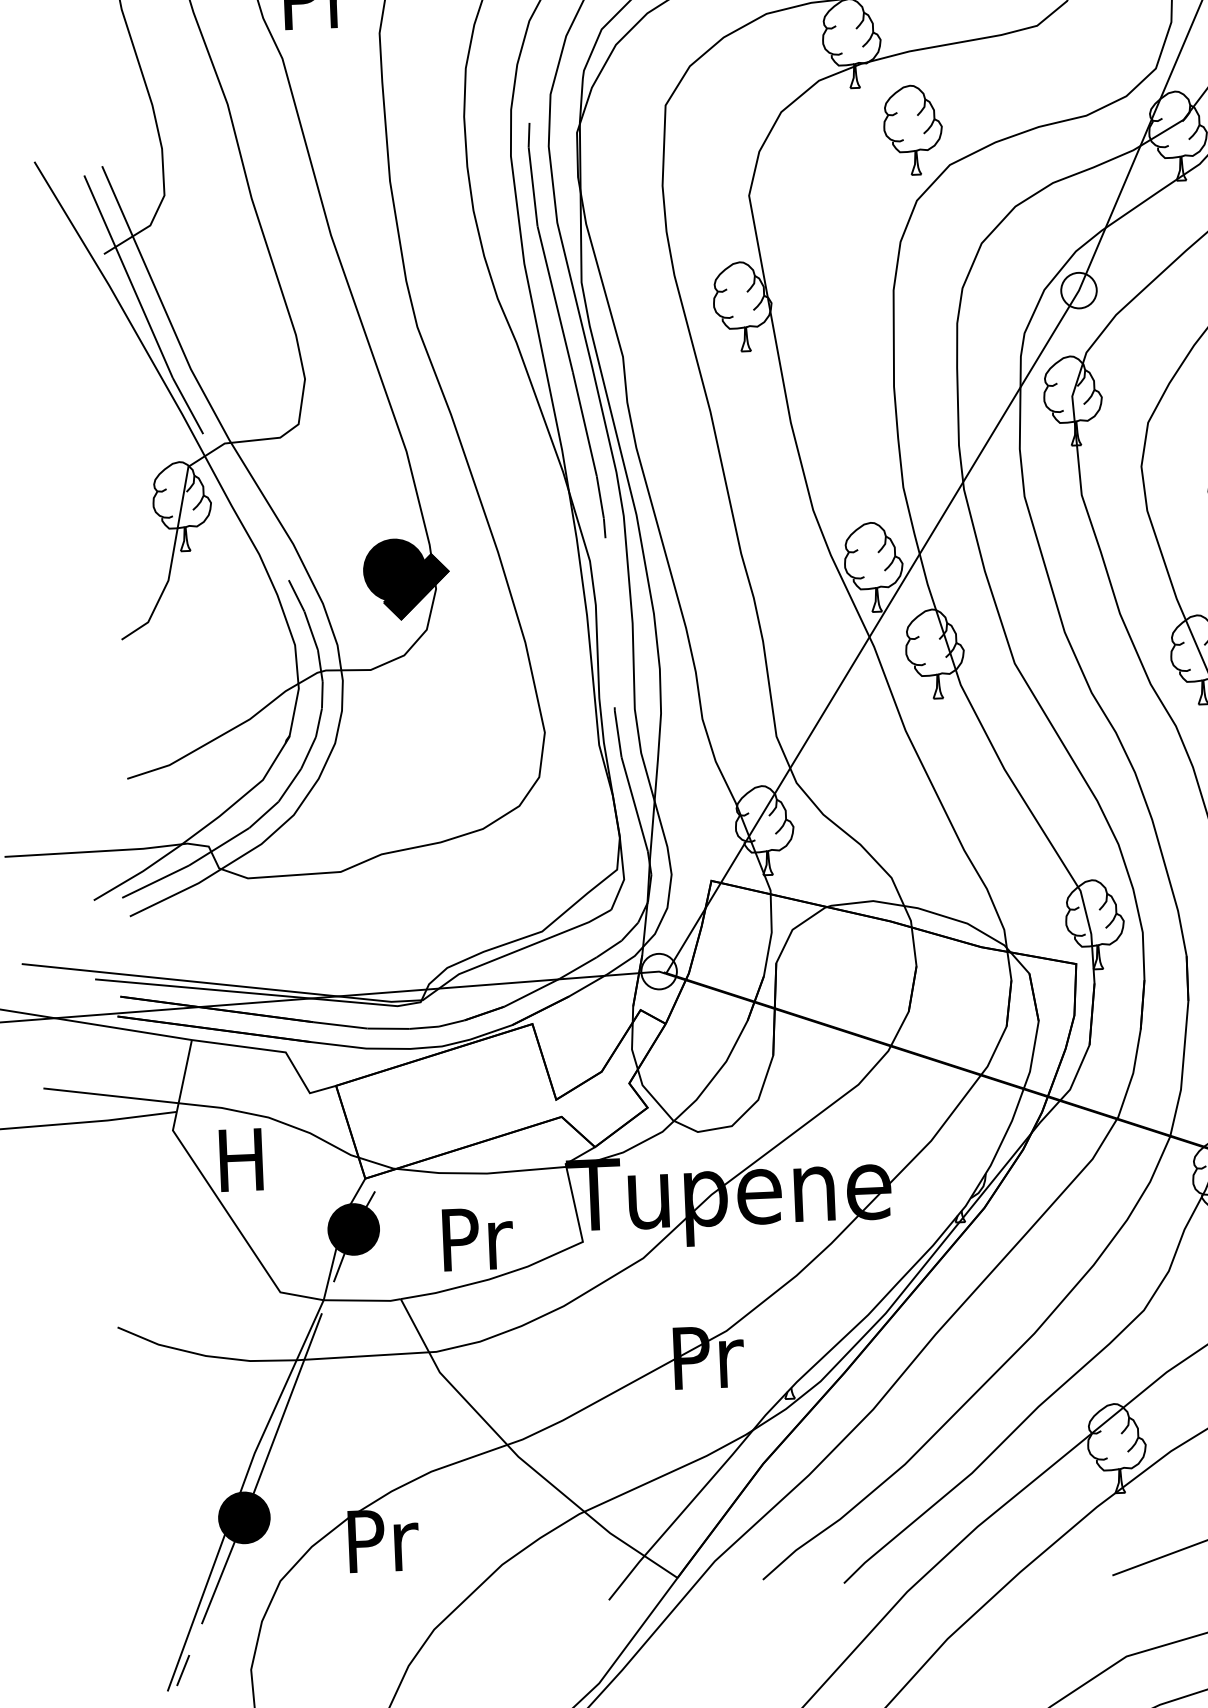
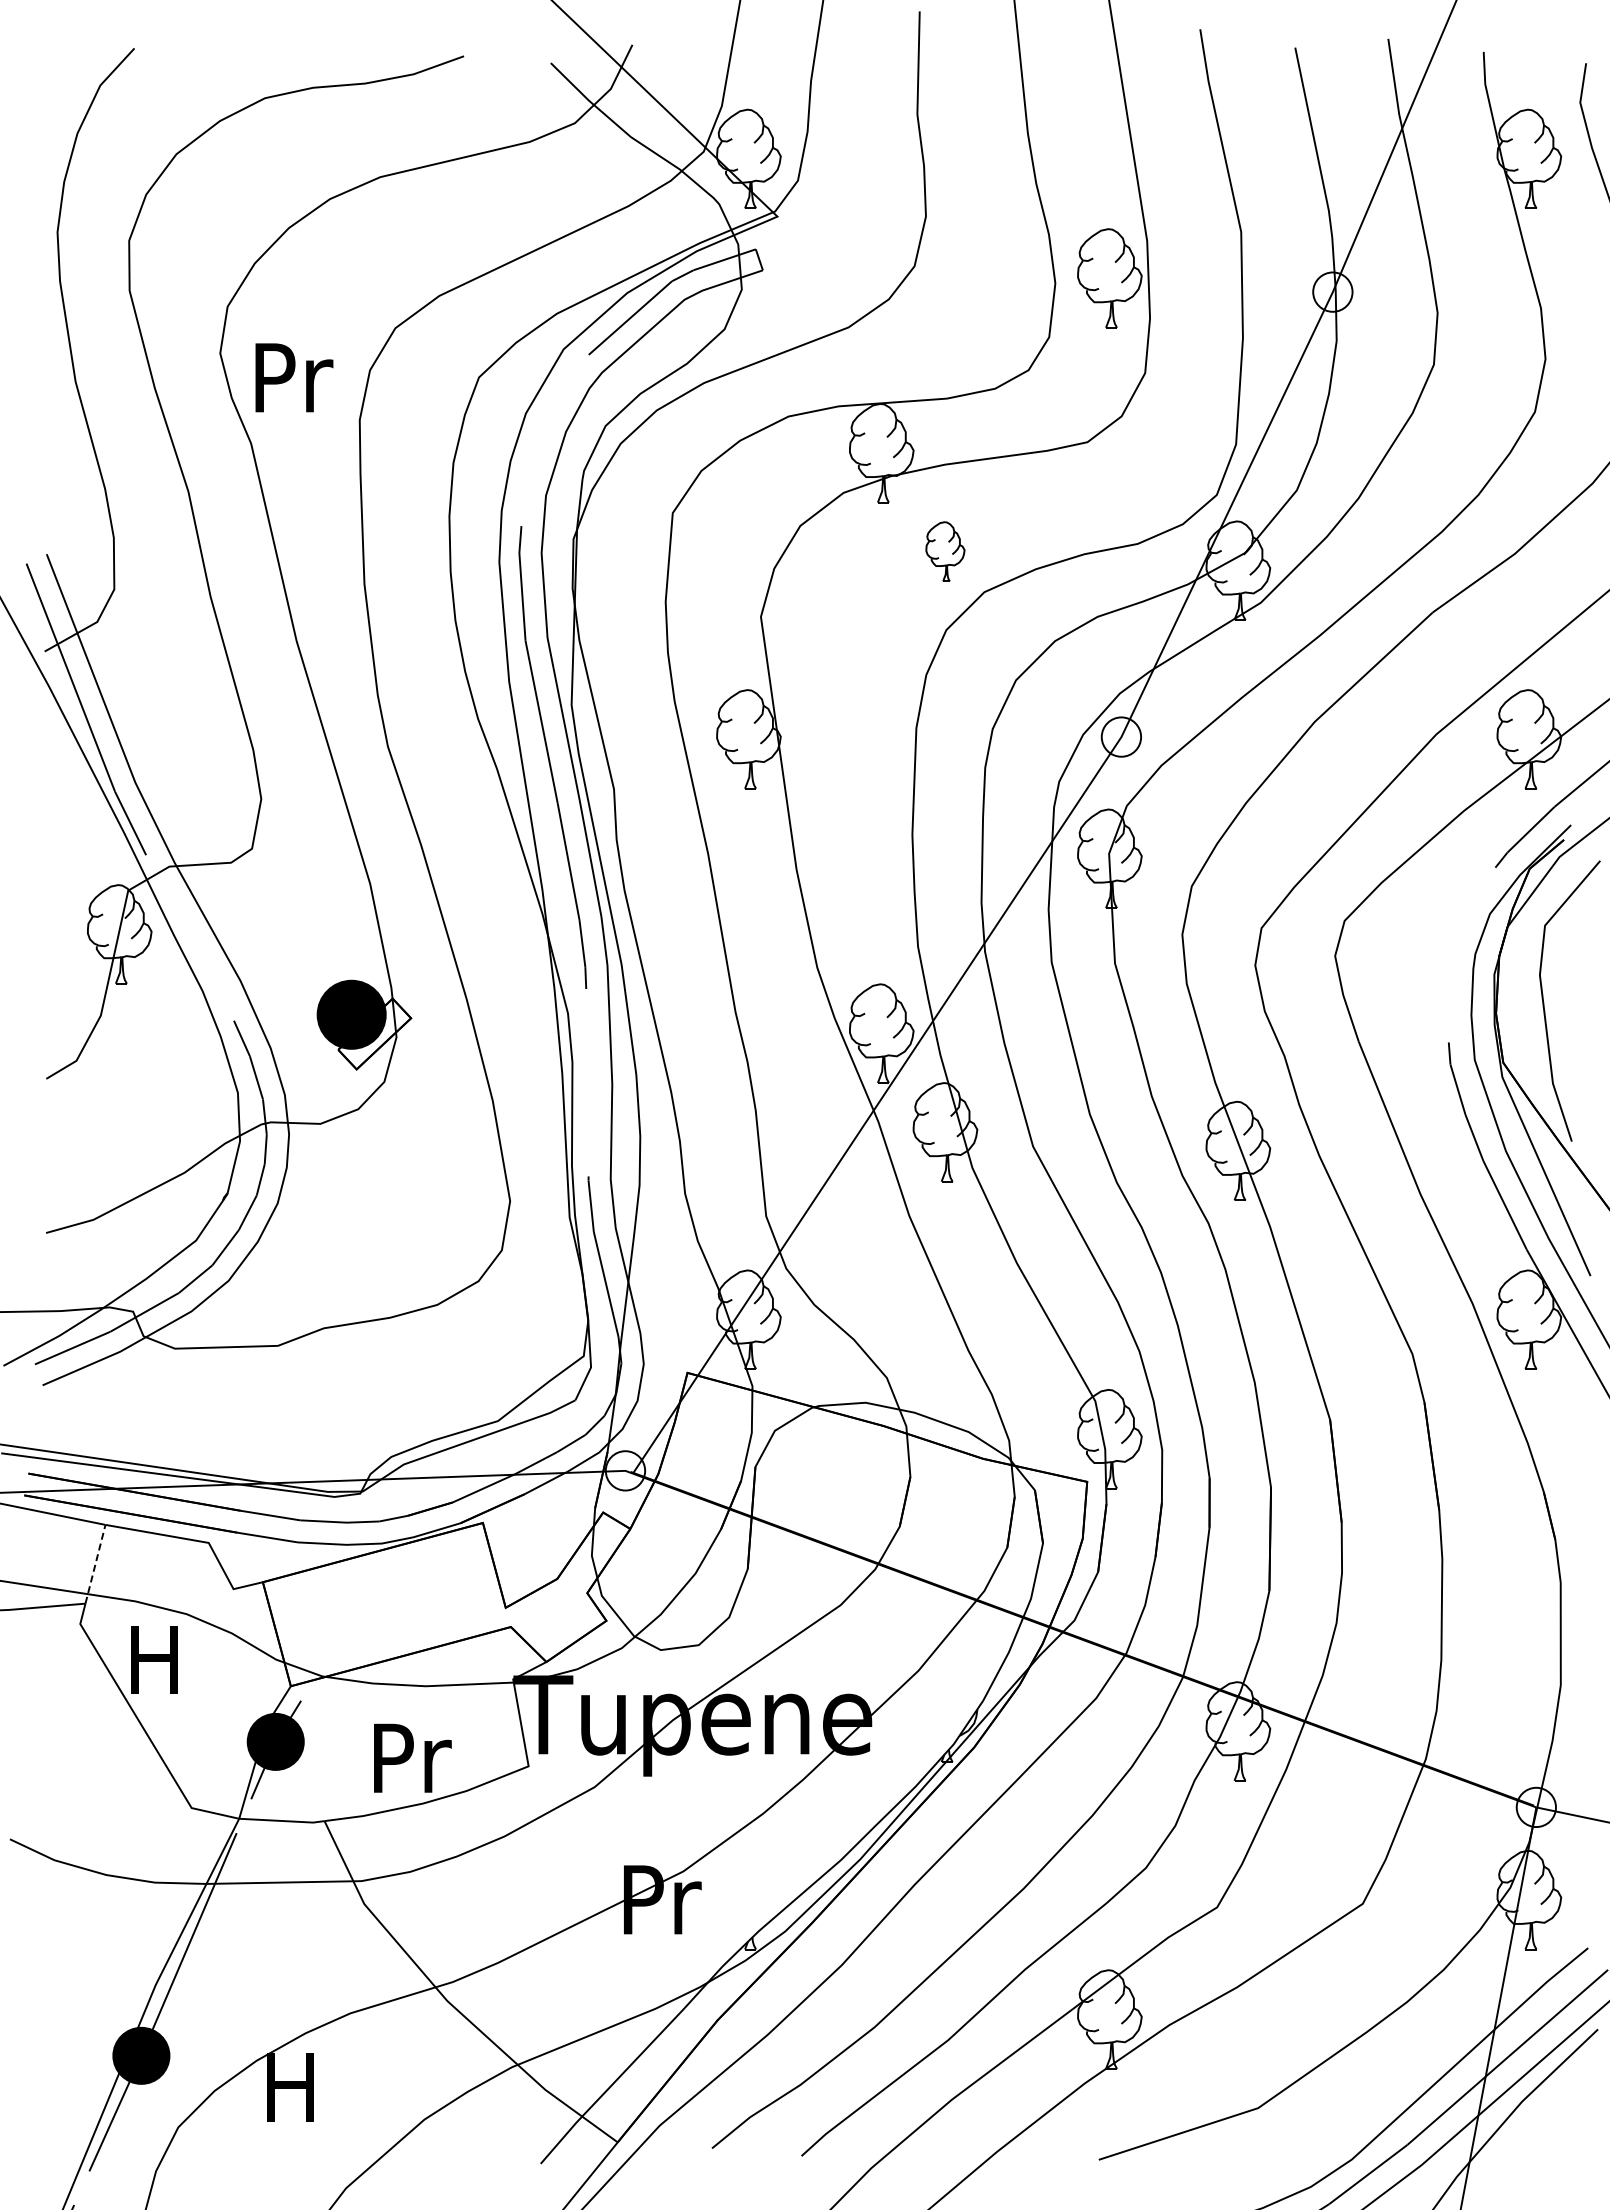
part: (913, 129) -> (945, 551), size x0.6
fill: (416, 586) -> (374, 1033), removed
line: (184, 1076) -> (95, 1564), solid -> dashed
text: (383, 1540) -> (294, 2087), Pr -> H

